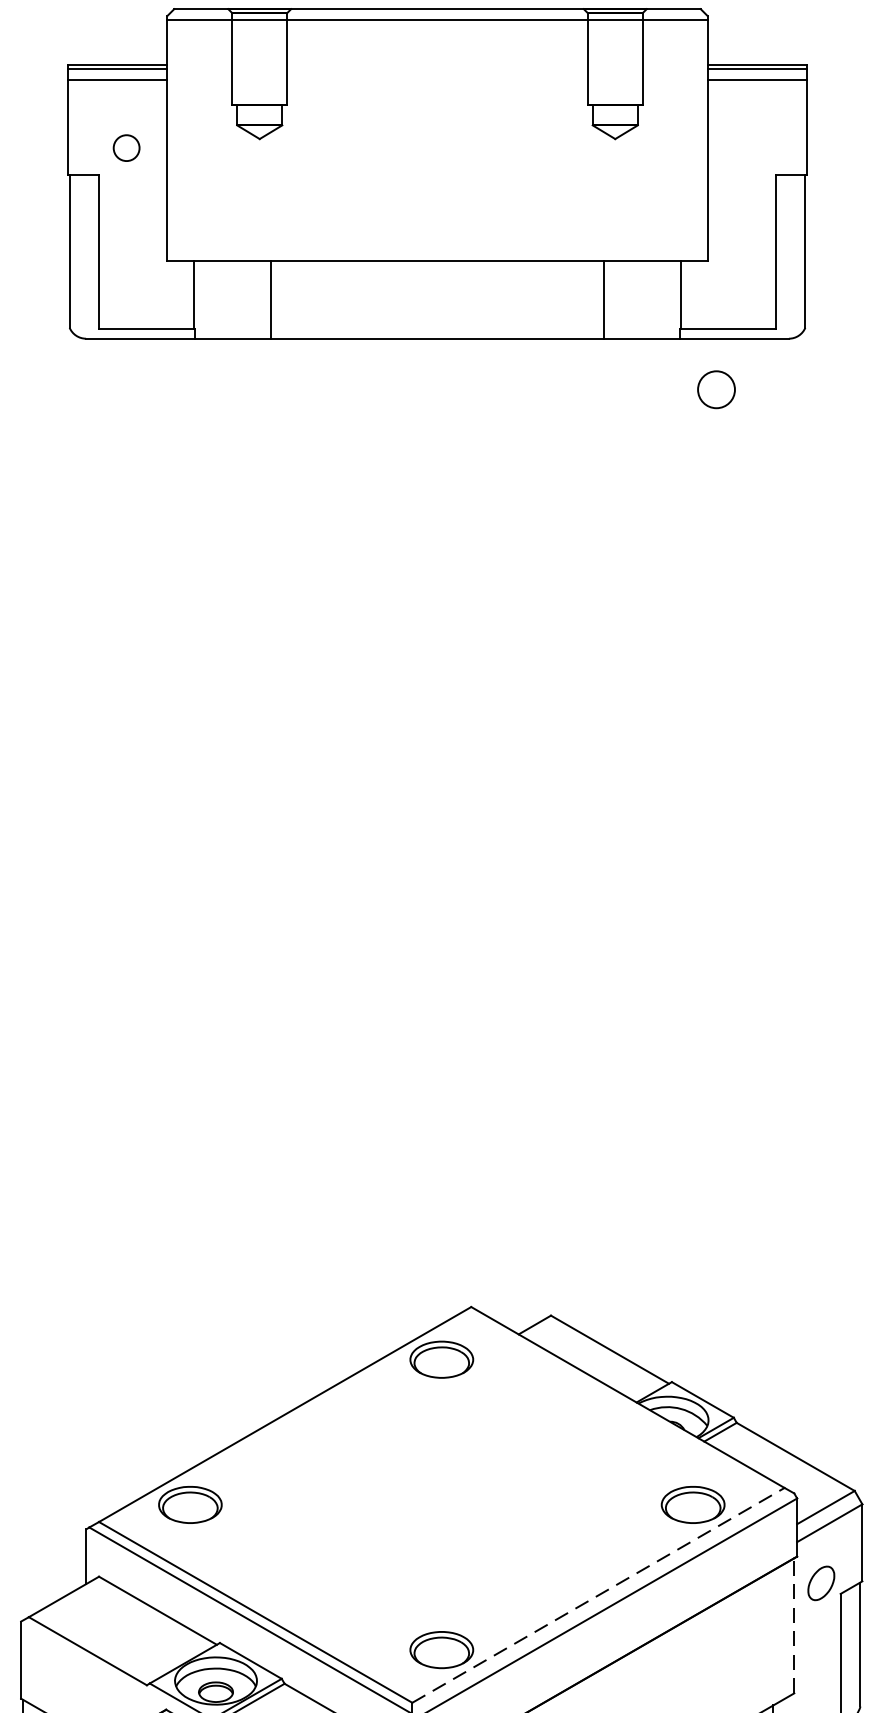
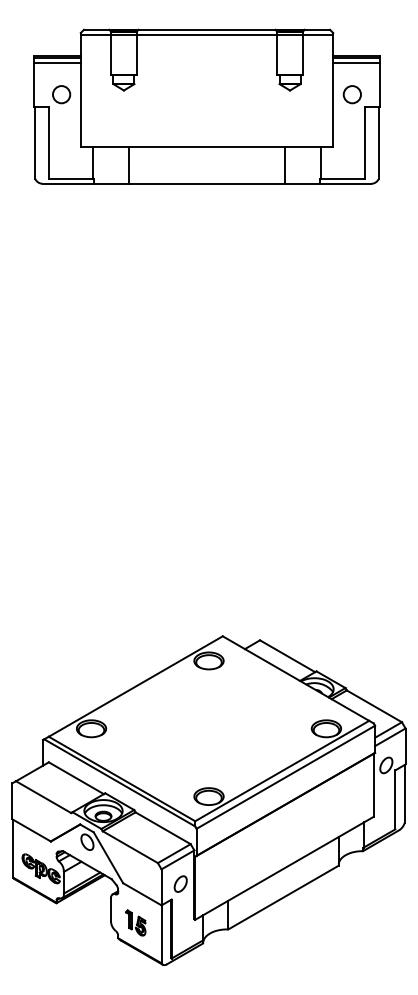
circle: (126, 147) -> (61, 94), size x1.43
circle: (714, 389) -> (351, 94), moved
line: (599, 1594) -> (282, 770), dashed -> solid
line: (793, 1626) -> (373, 785), dashed -> solid

